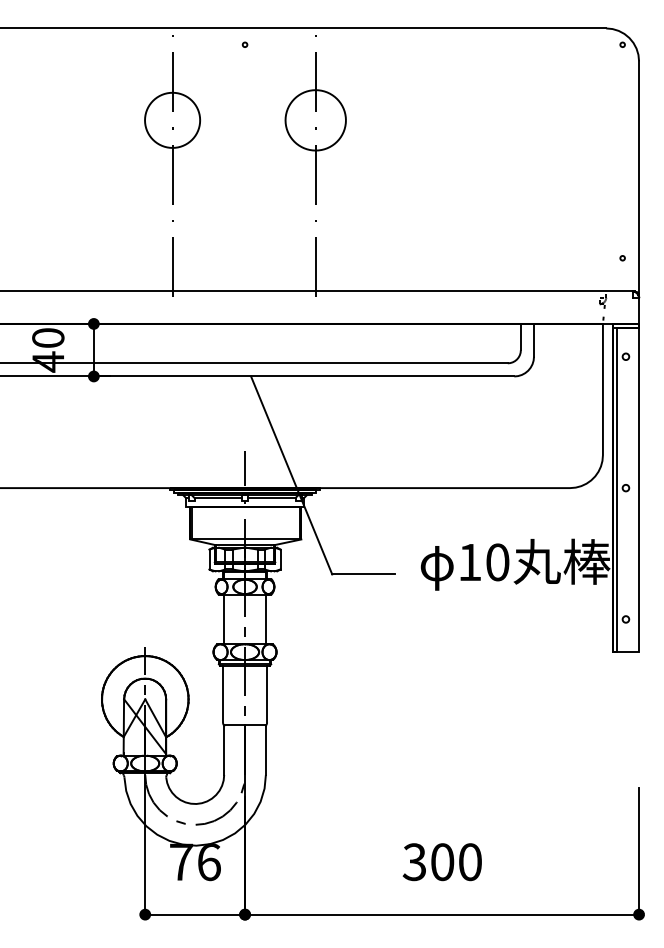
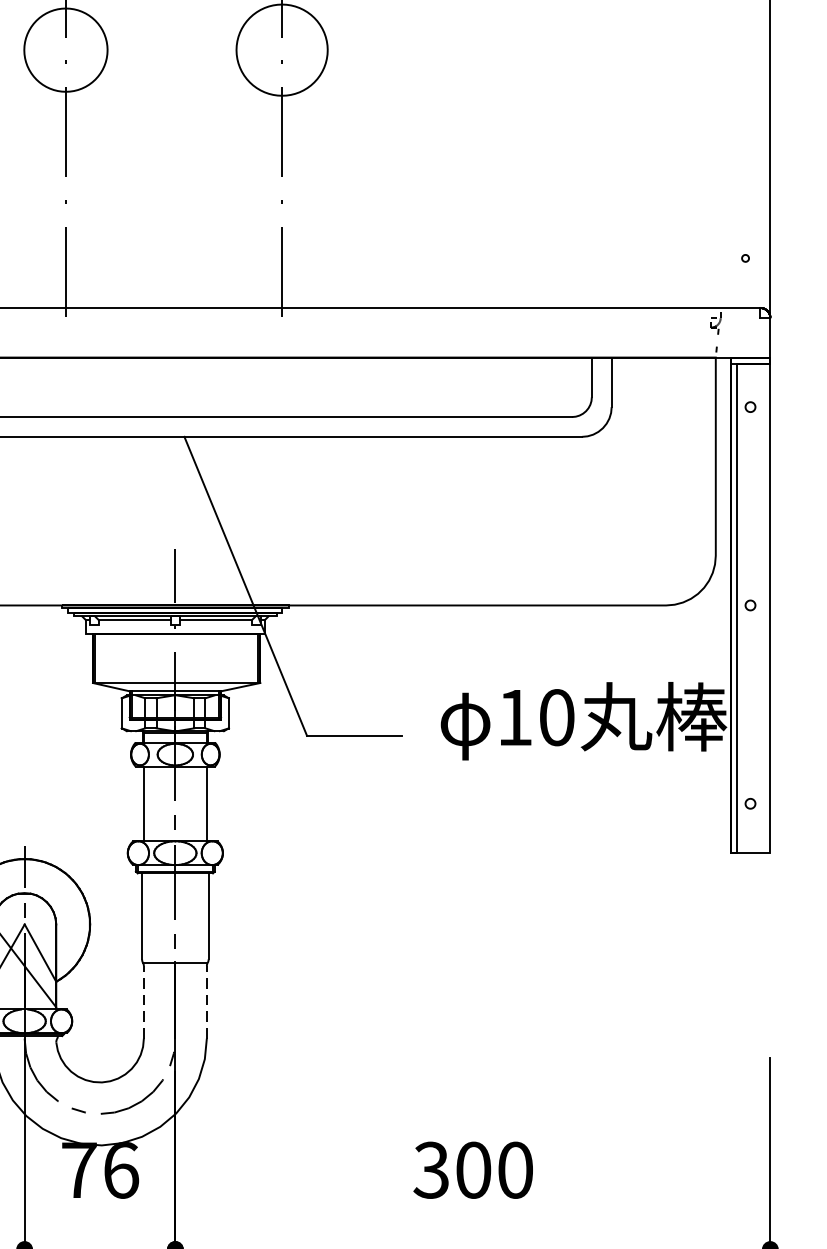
line: (224, 750) -> (144, 1001), solid -> dashed
line: (265, 750) -> (206, 1001), solid -> dashed

